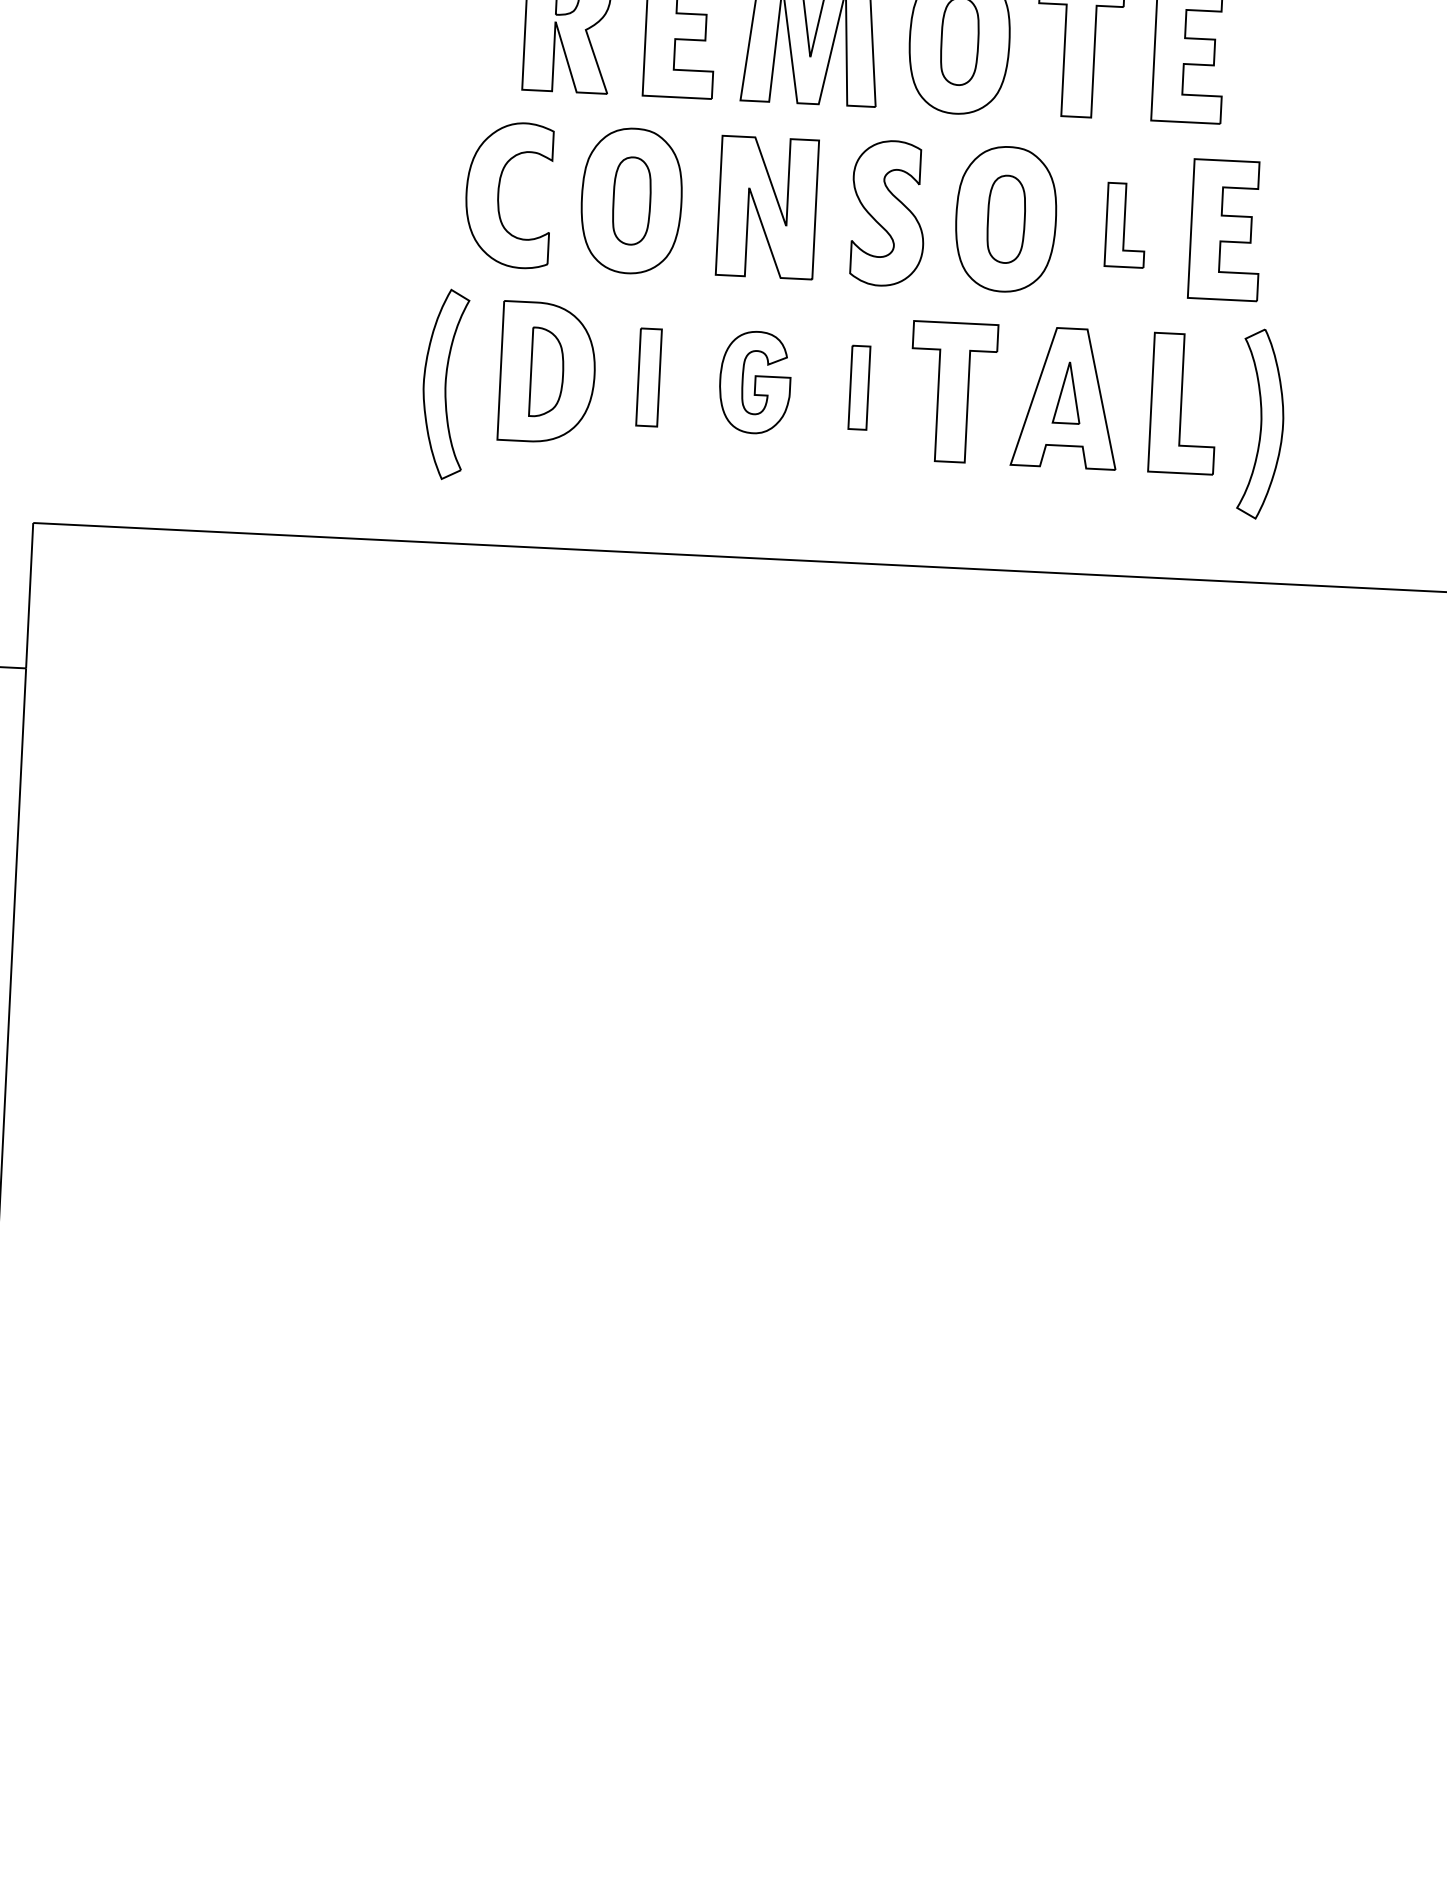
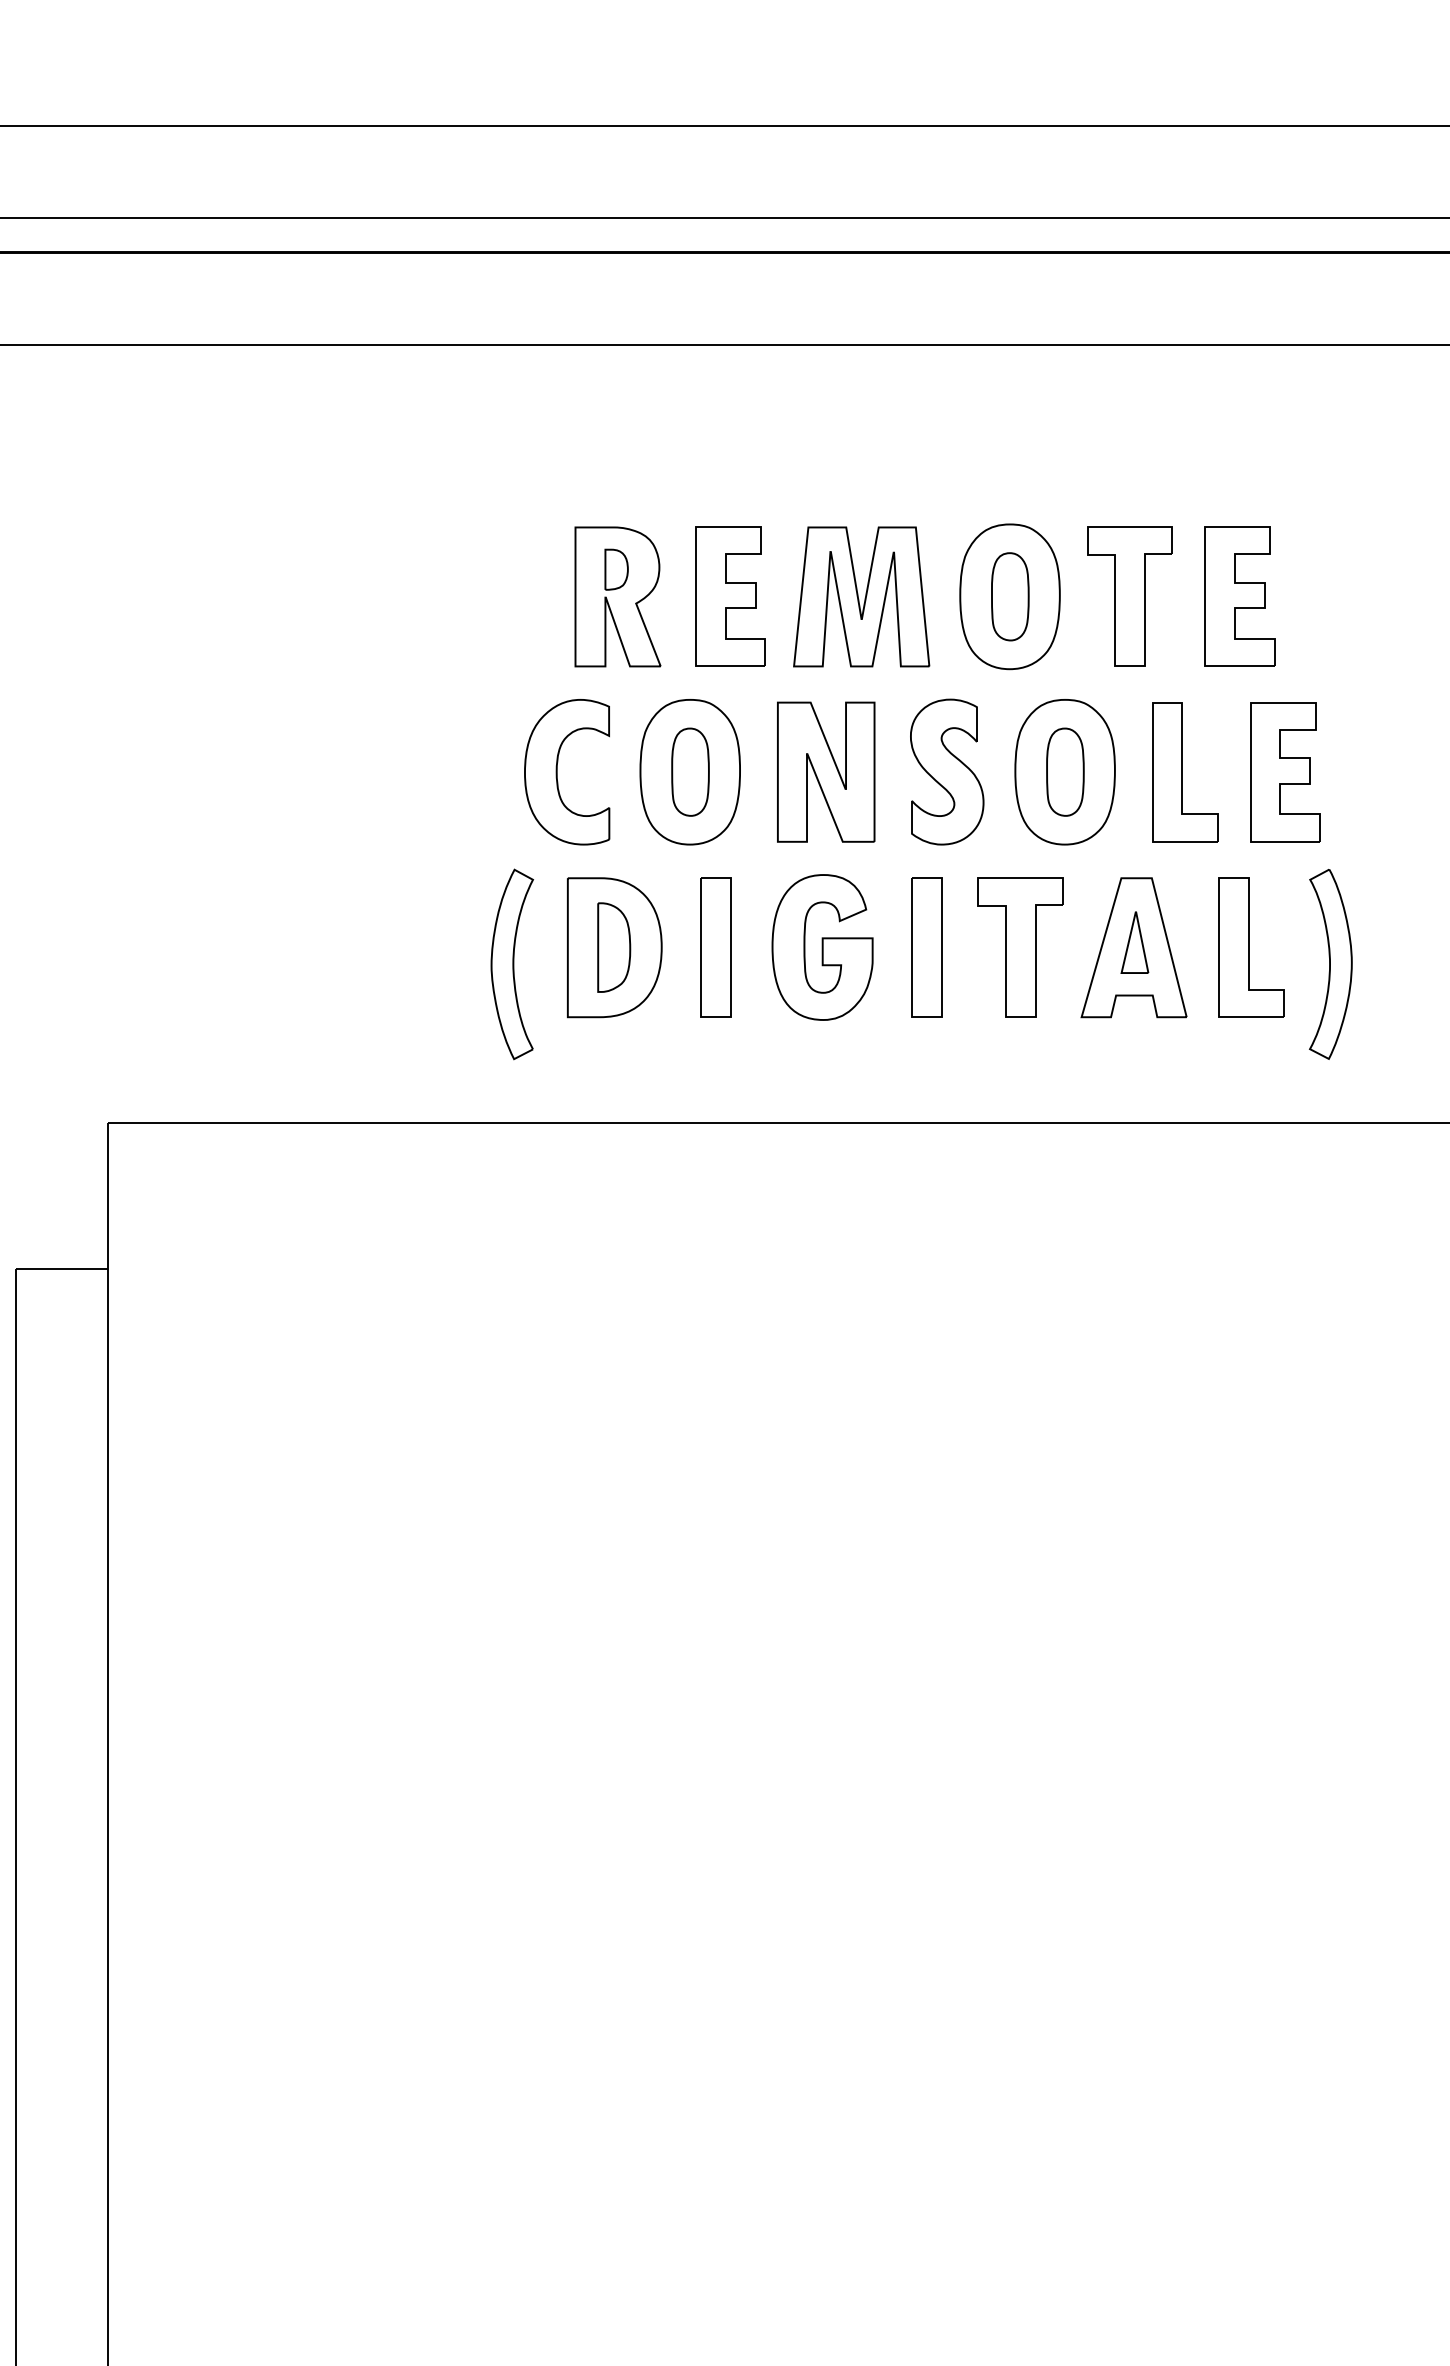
part: (1126, 225) -> (1185, 772), size x1.67
part: (648, 377) -> (715, 947), size x1.43
part: (755, 382) -> (822, 947), size x1.43
part: (859, 387) -> (926, 947), size x1.67

